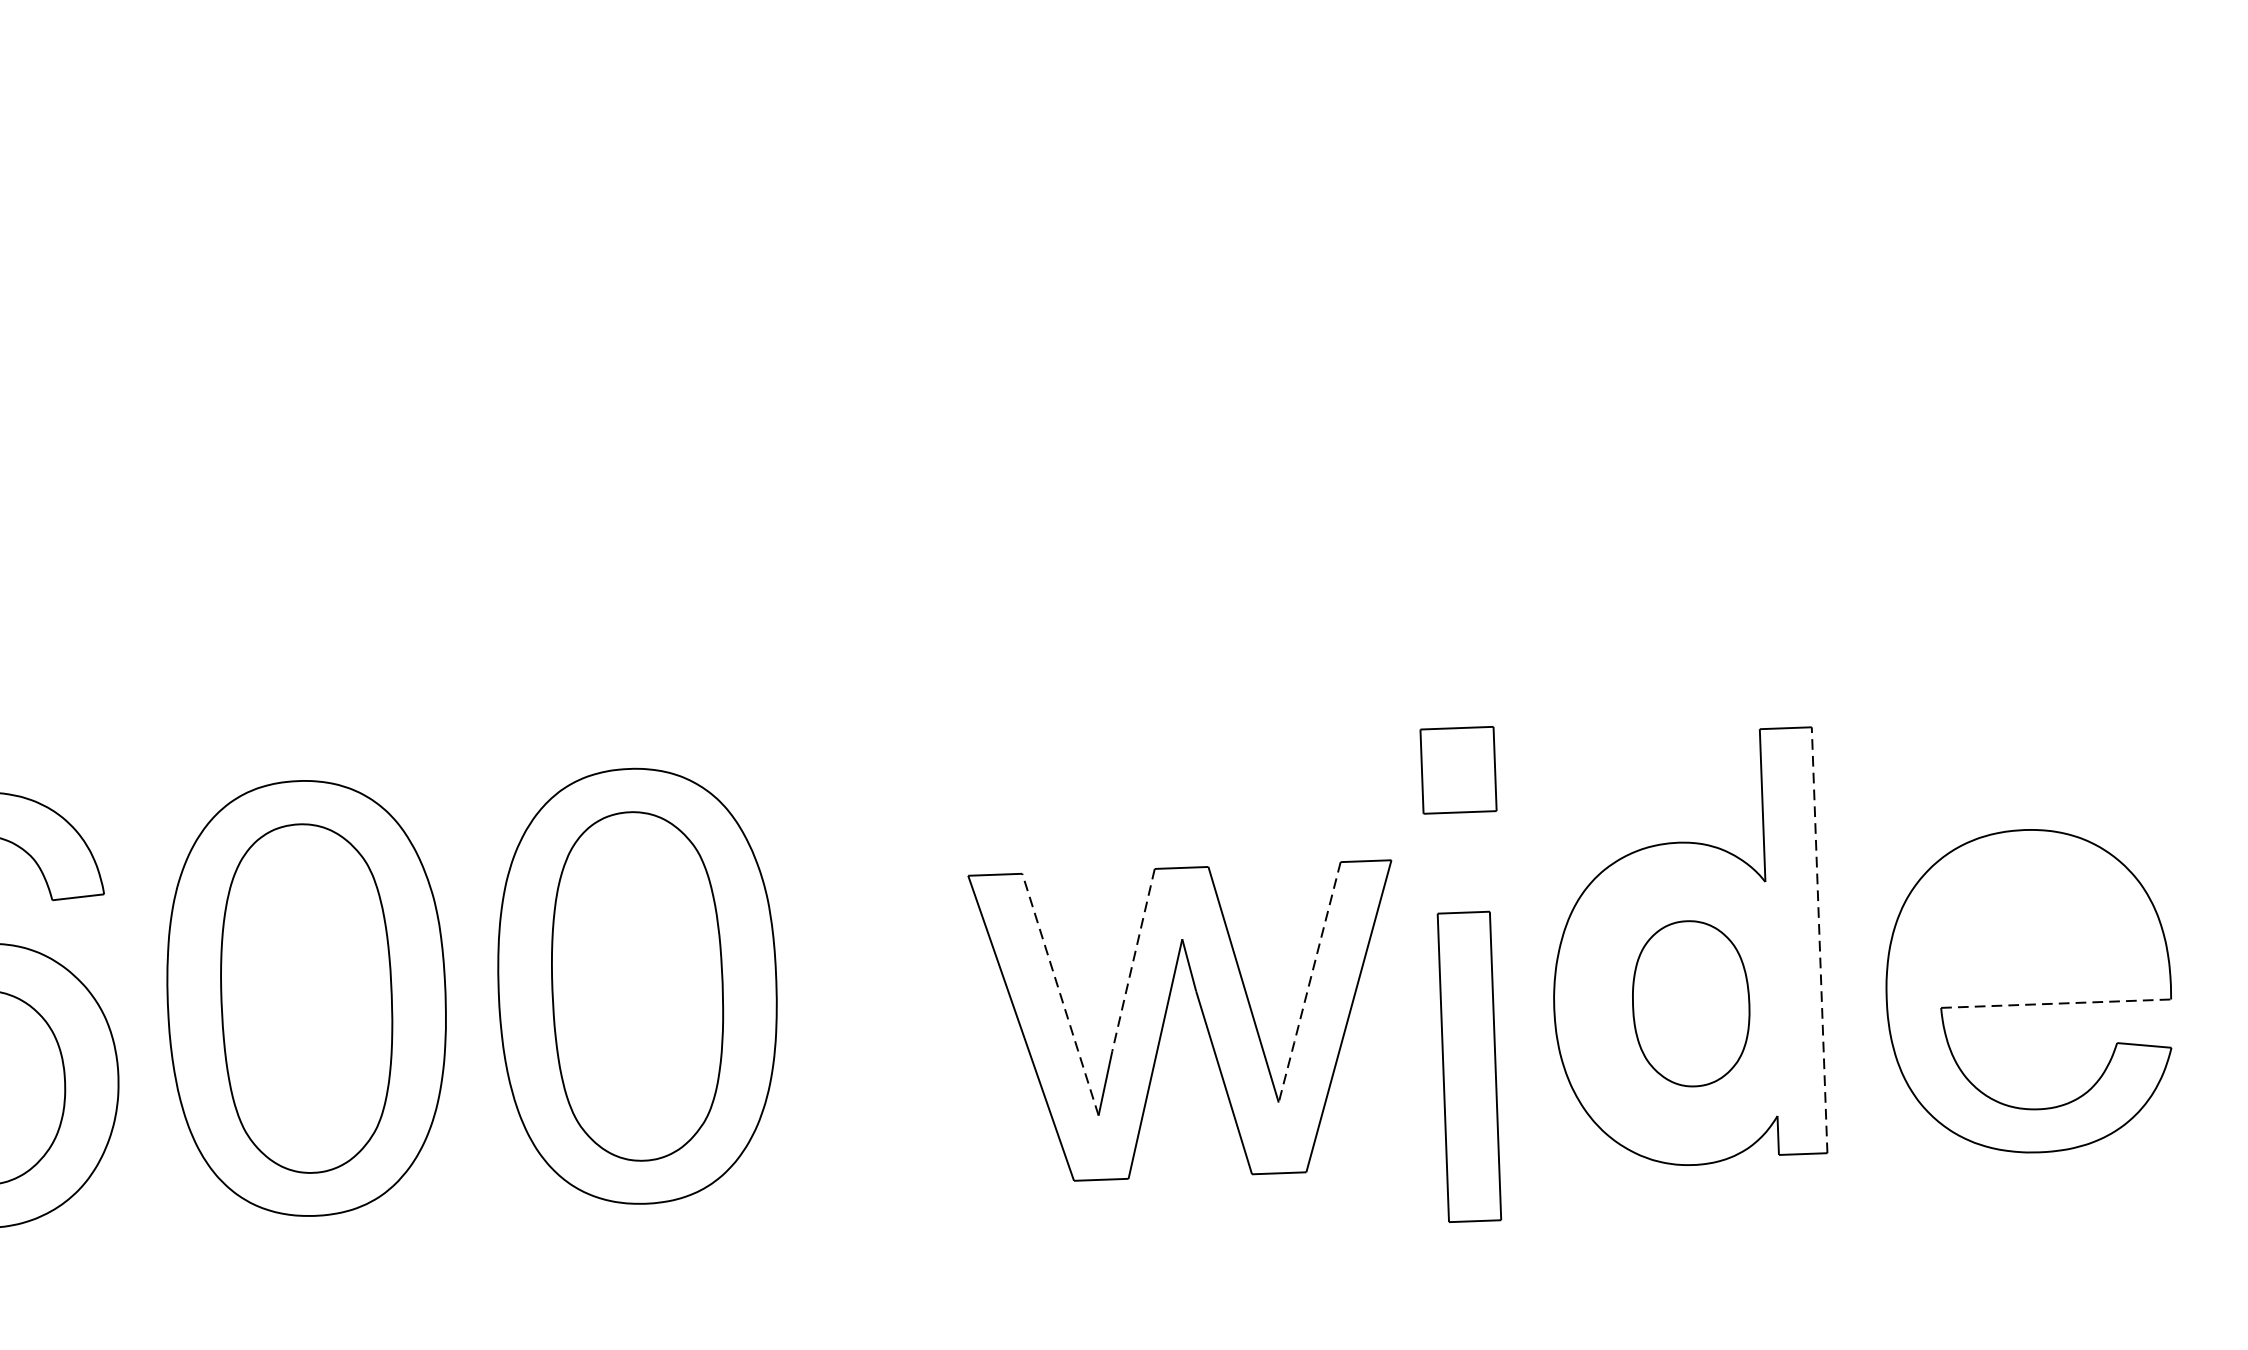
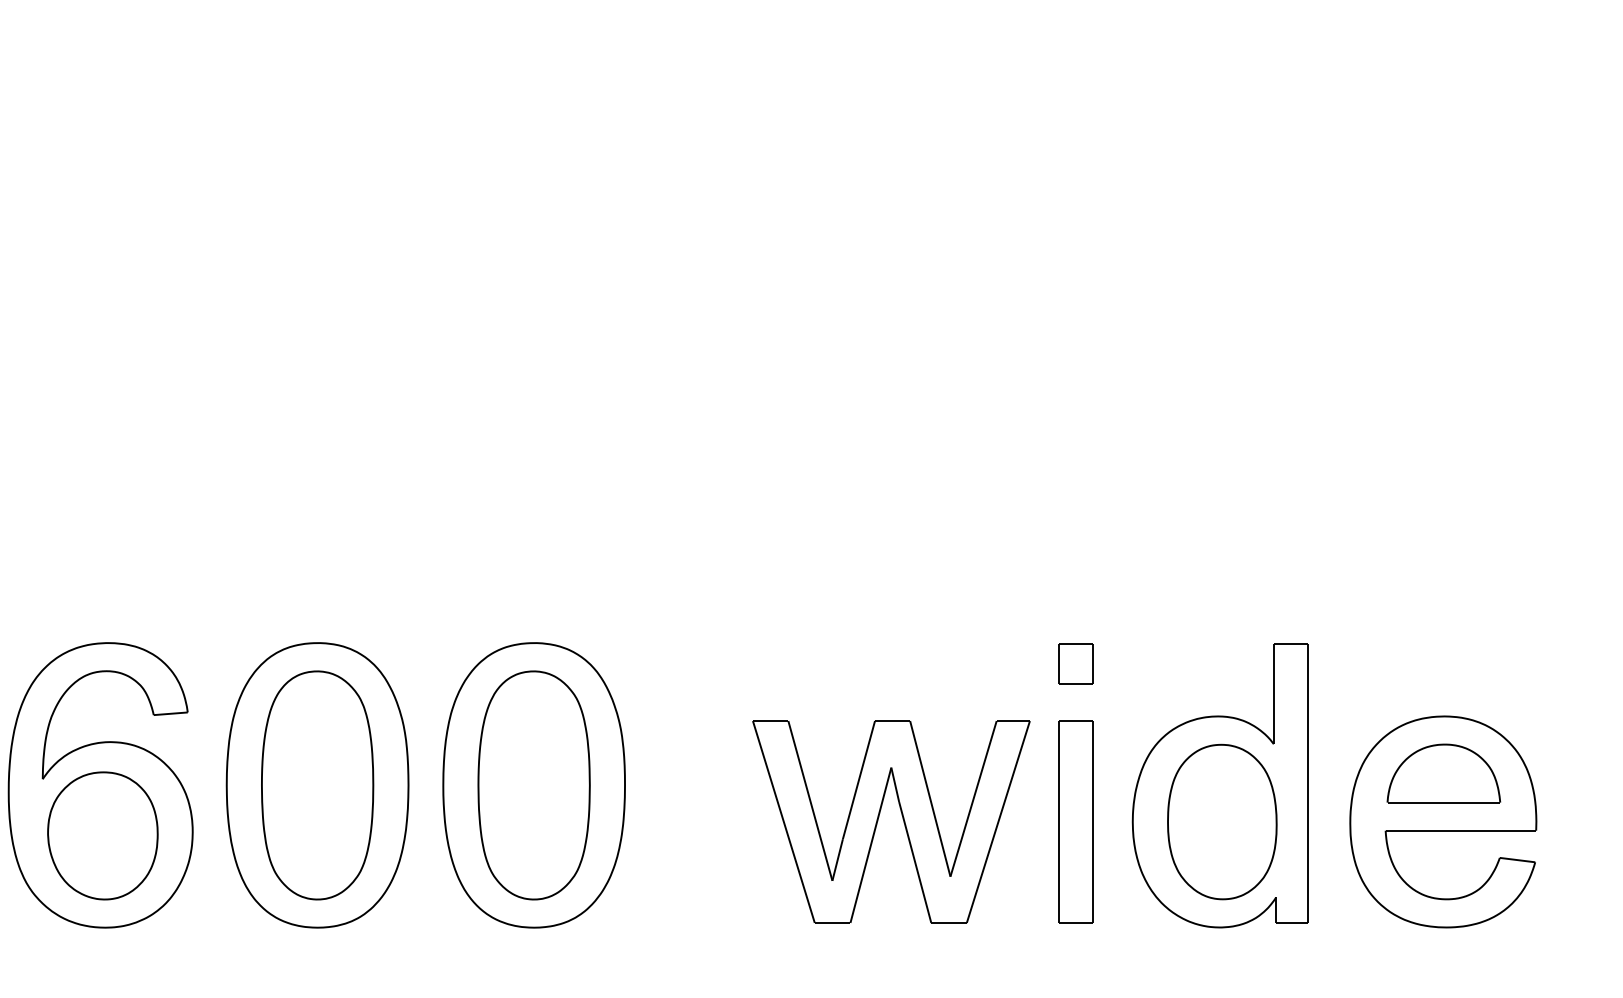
part: (1457, 769) -> (1075, 663), size x0.71
part: (2026, 917) -> (1443, 773), added
line: (1819, 940) -> (1307, 783), dashed -> solid
line: (1132, 960) -> (858, 780), dashed -> solid
line: (1309, 983) -> (973, 799), dashed -> solid
line: (1060, 993) -> (810, 800), dashed -> solid
part: (1691, 1002) -> (1222, 821), size x1.43
line: (2057, 1003) -> (1461, 830), dashed -> solid
part: (1468, 1066) -> (1075, 821), moved

